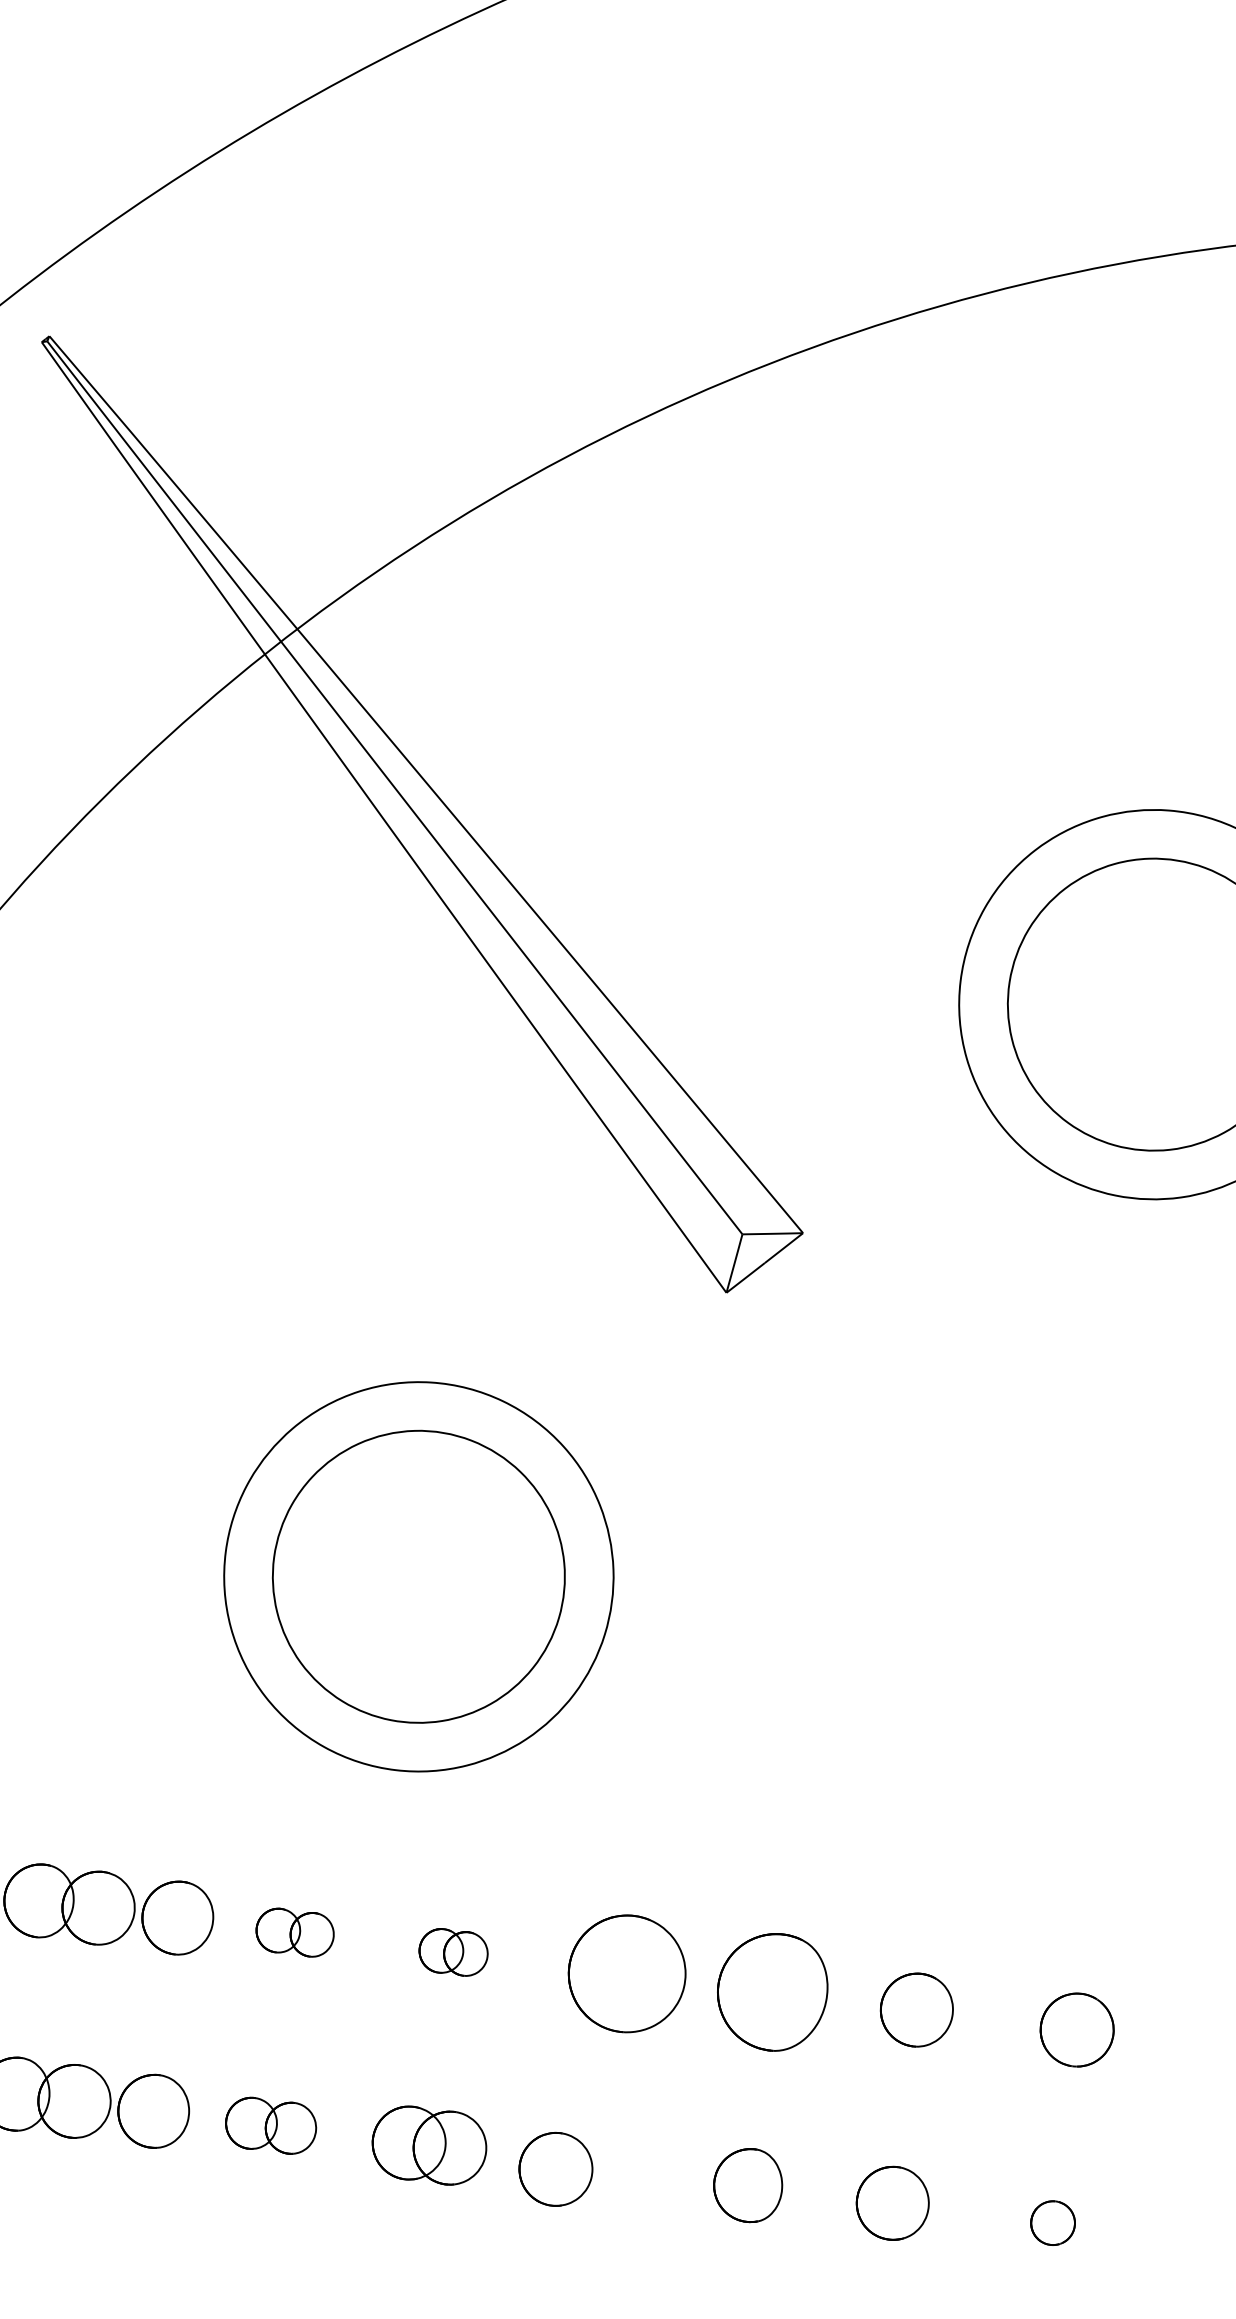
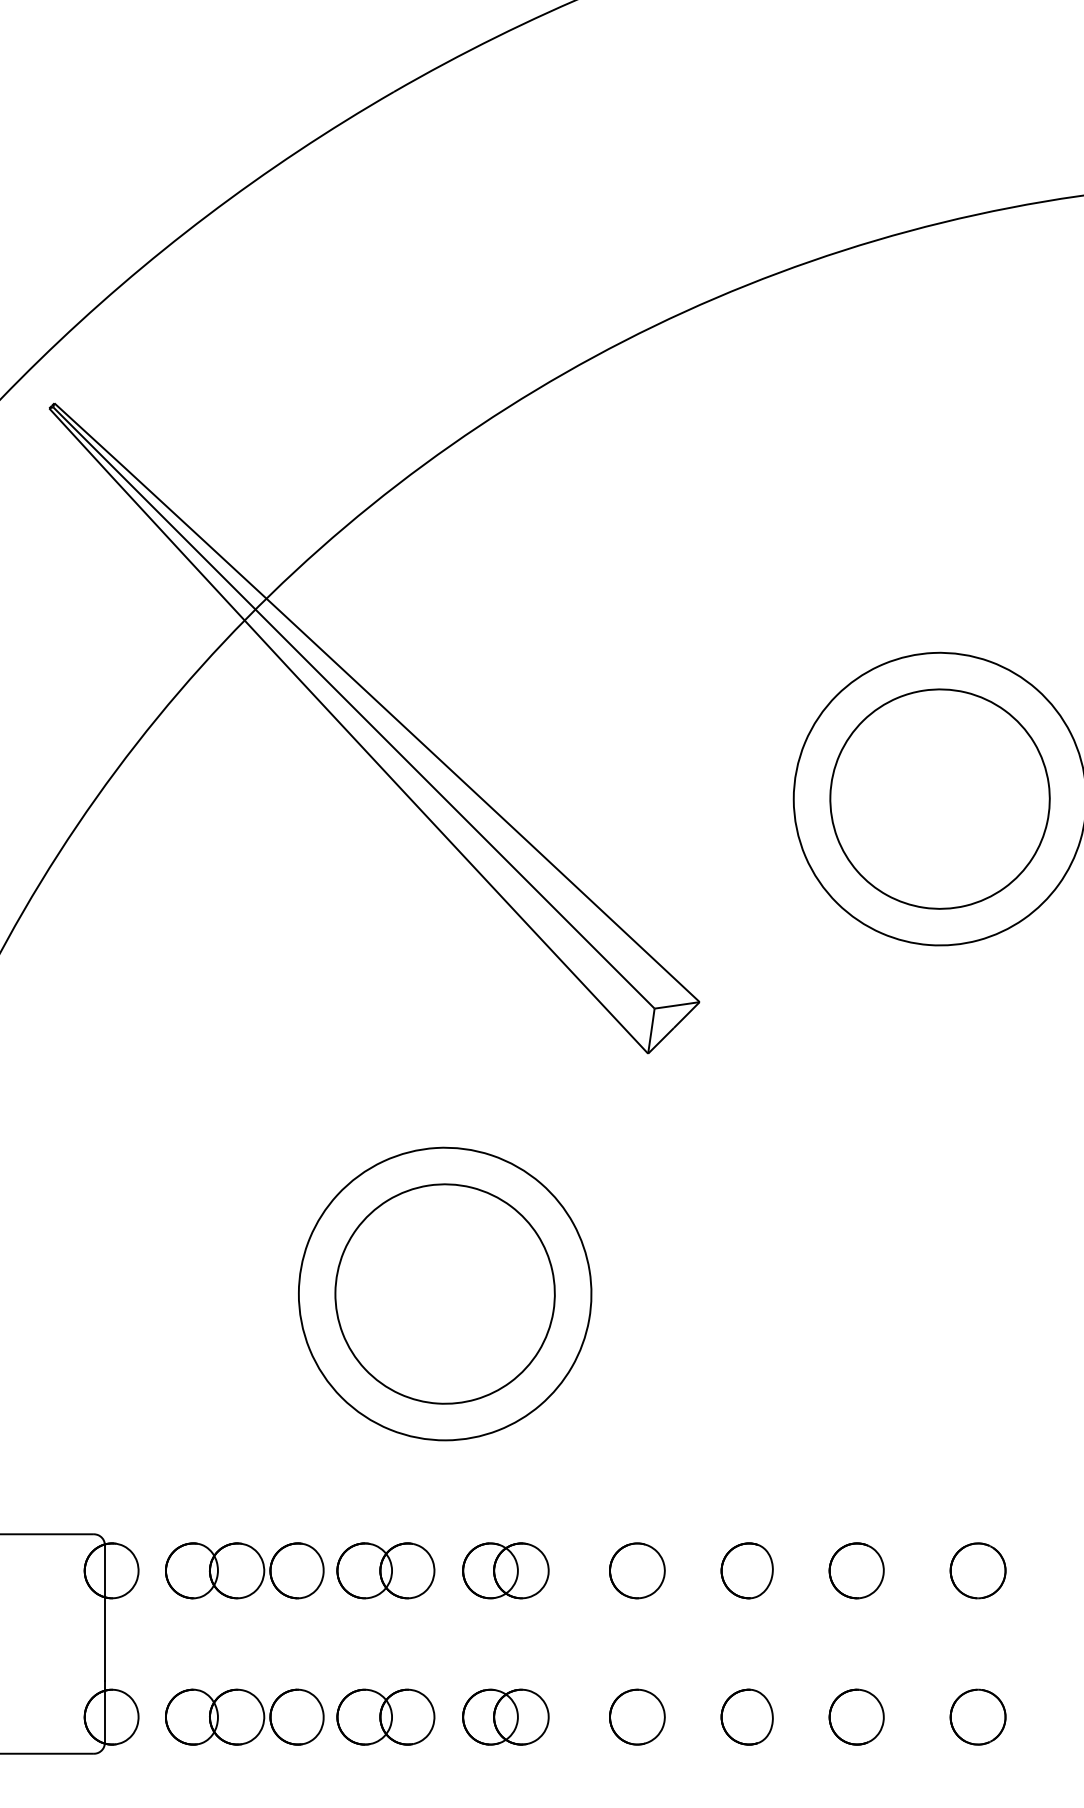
part: (294, 1932) -> (385, 1570), size x1.67
part: (453, 1951) -> (505, 1570), size x1.67
part: (627, 1973) -> (637, 1570), size x0.62
part: (771, 1991) -> (746, 1570), size x0.62
part: (270, 2124) -> (385, 1716), size x1.43
part: (556, 2168) -> (637, 1716), moved
part: (1052, 2222) -> (977, 1716), size x1.67

